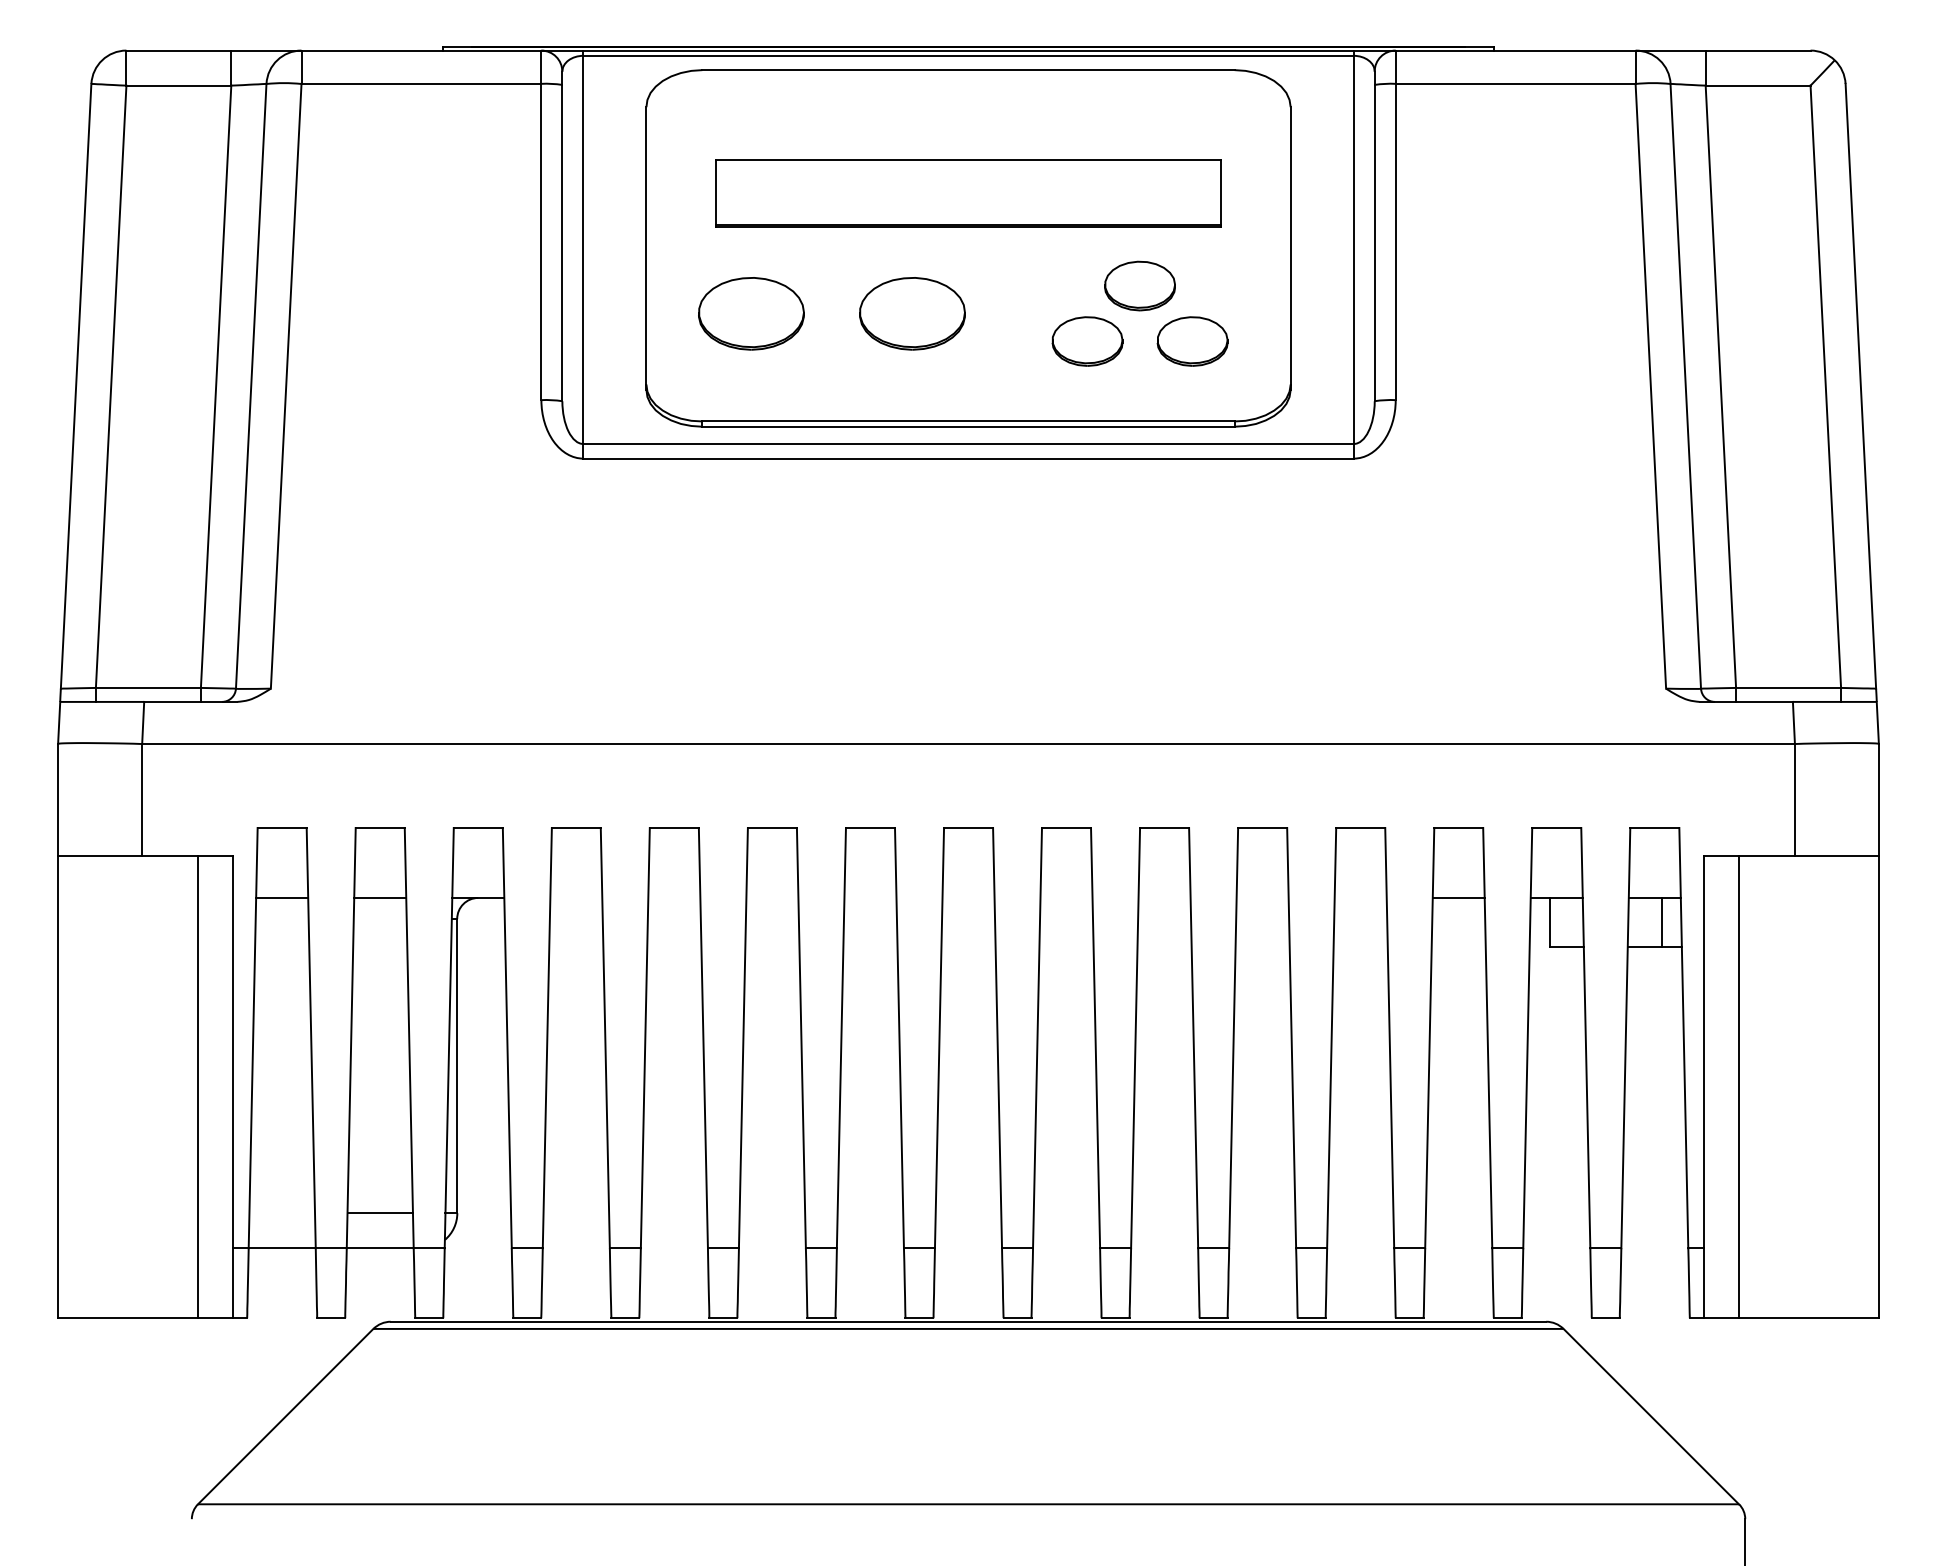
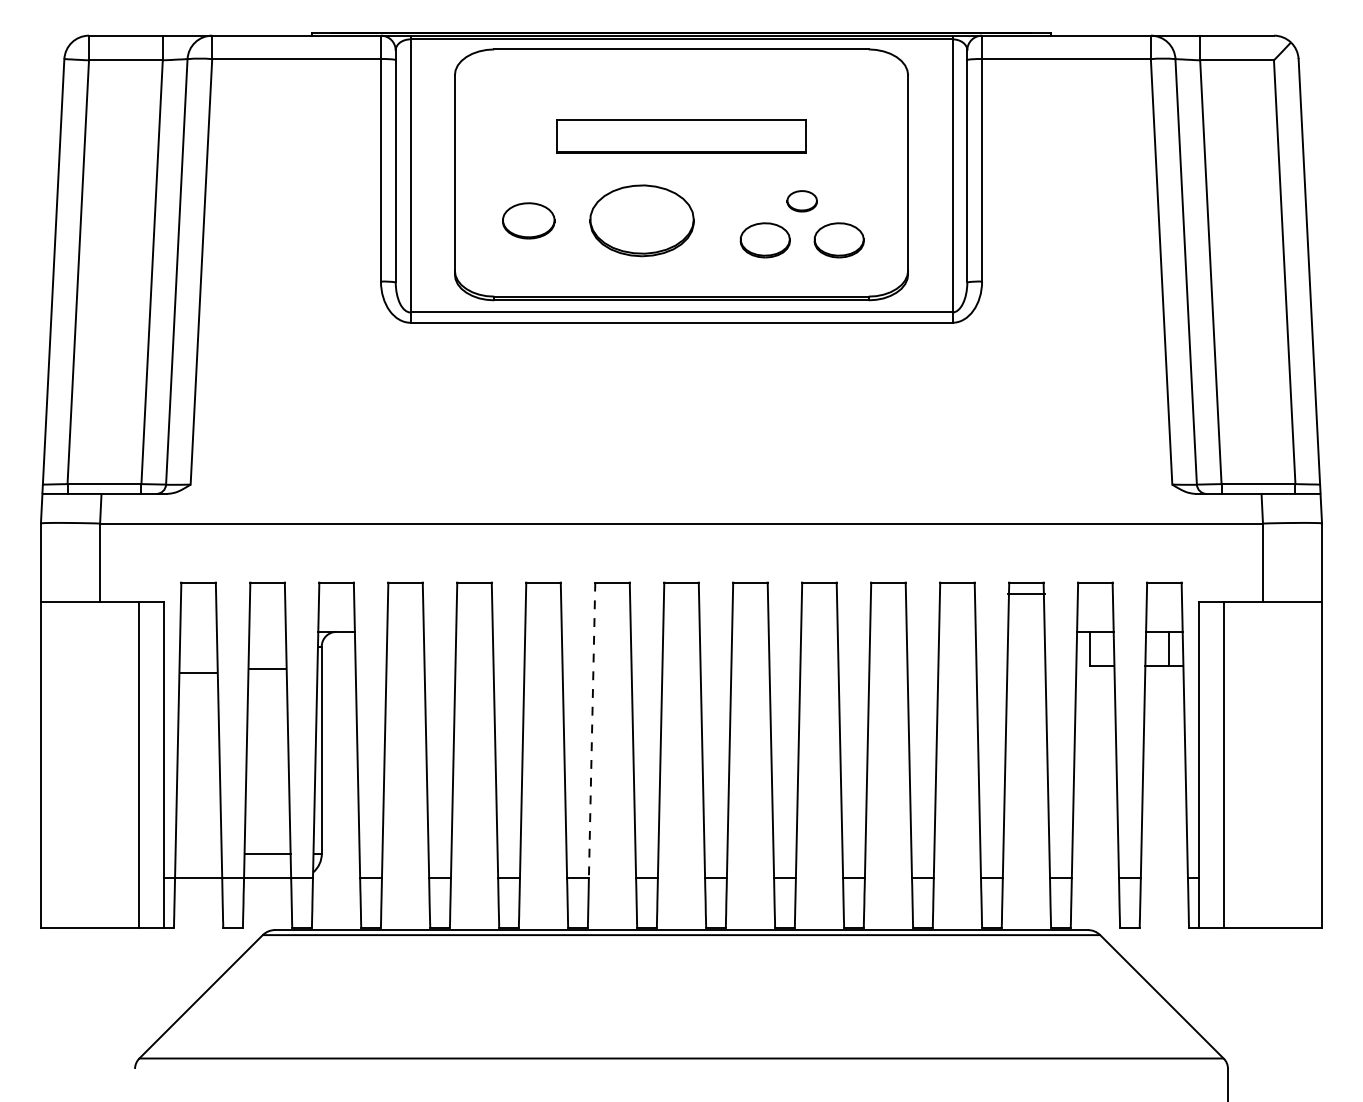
part: (968, 193) -> (681, 136), size x0.7
part: (1139, 285) -> (801, 200), size x0.6
part: (751, 313) -> (528, 220), size x0.7
part: (912, 313) -> (642, 220), size x1.4
line: (282, 898) -> (198, 673), moved
line: (380, 898) -> (267, 668), moved
line: (1458, 898) -> (1026, 594), moved
line: (841, 1038) -> (592, 730), solid -> dashed

